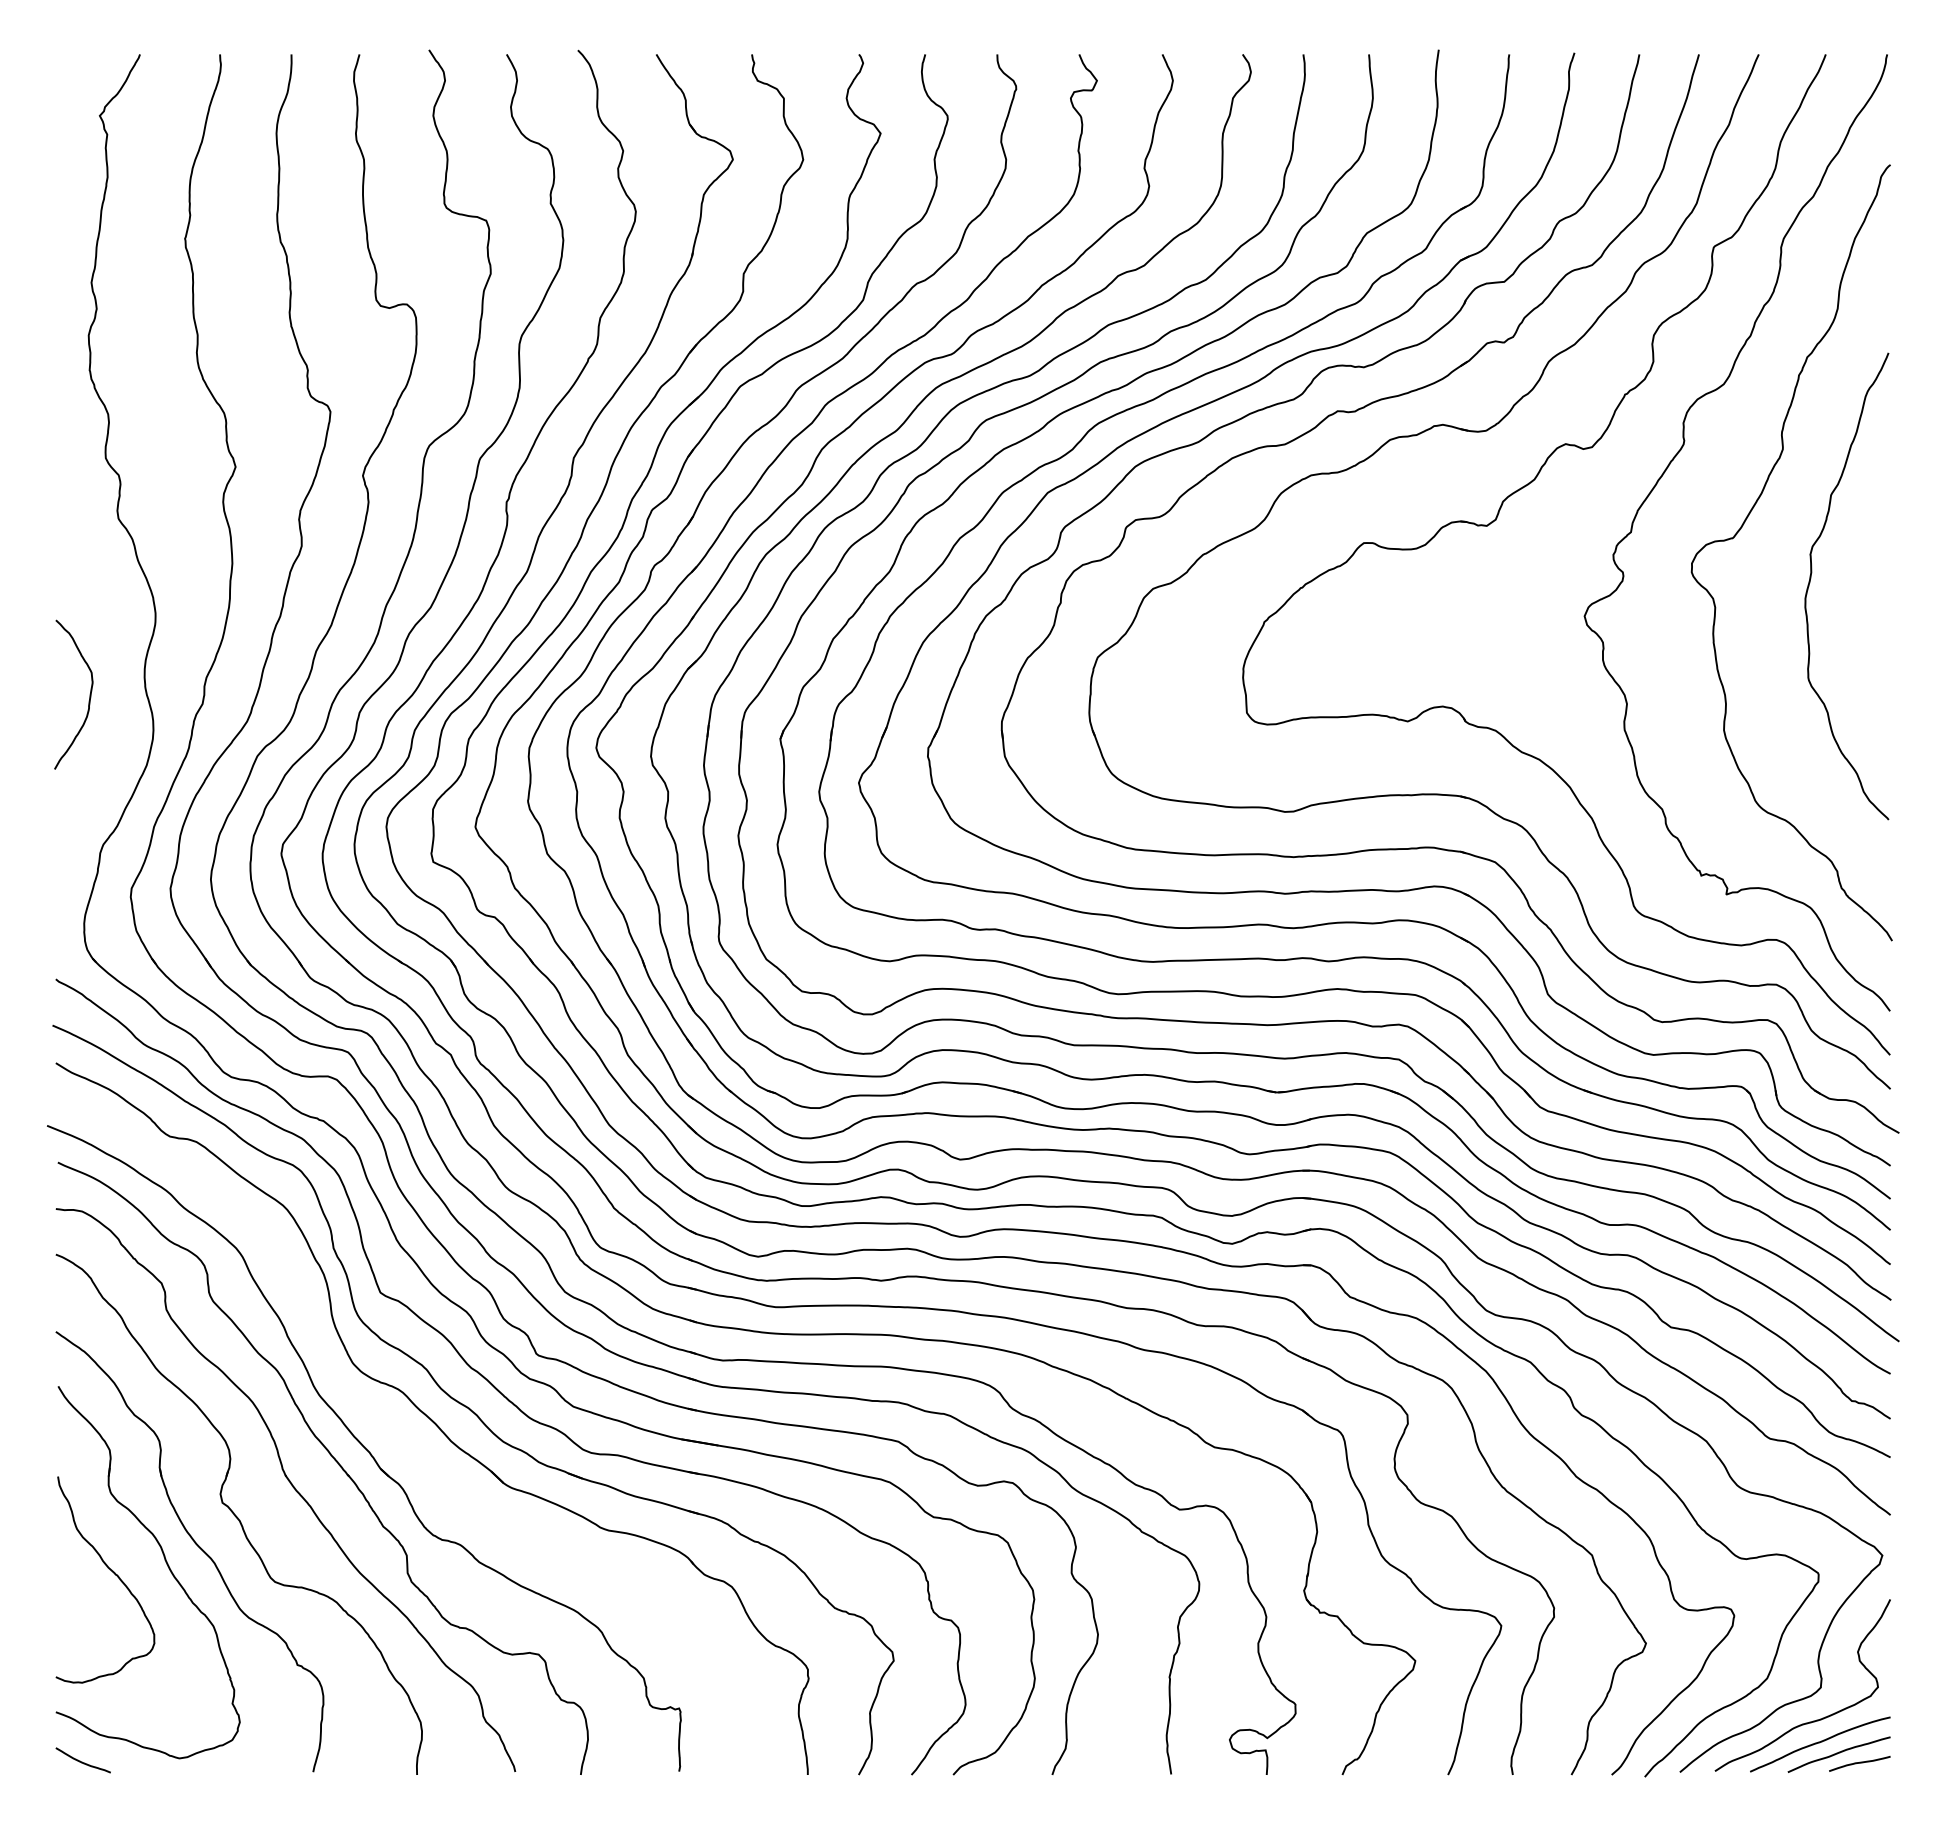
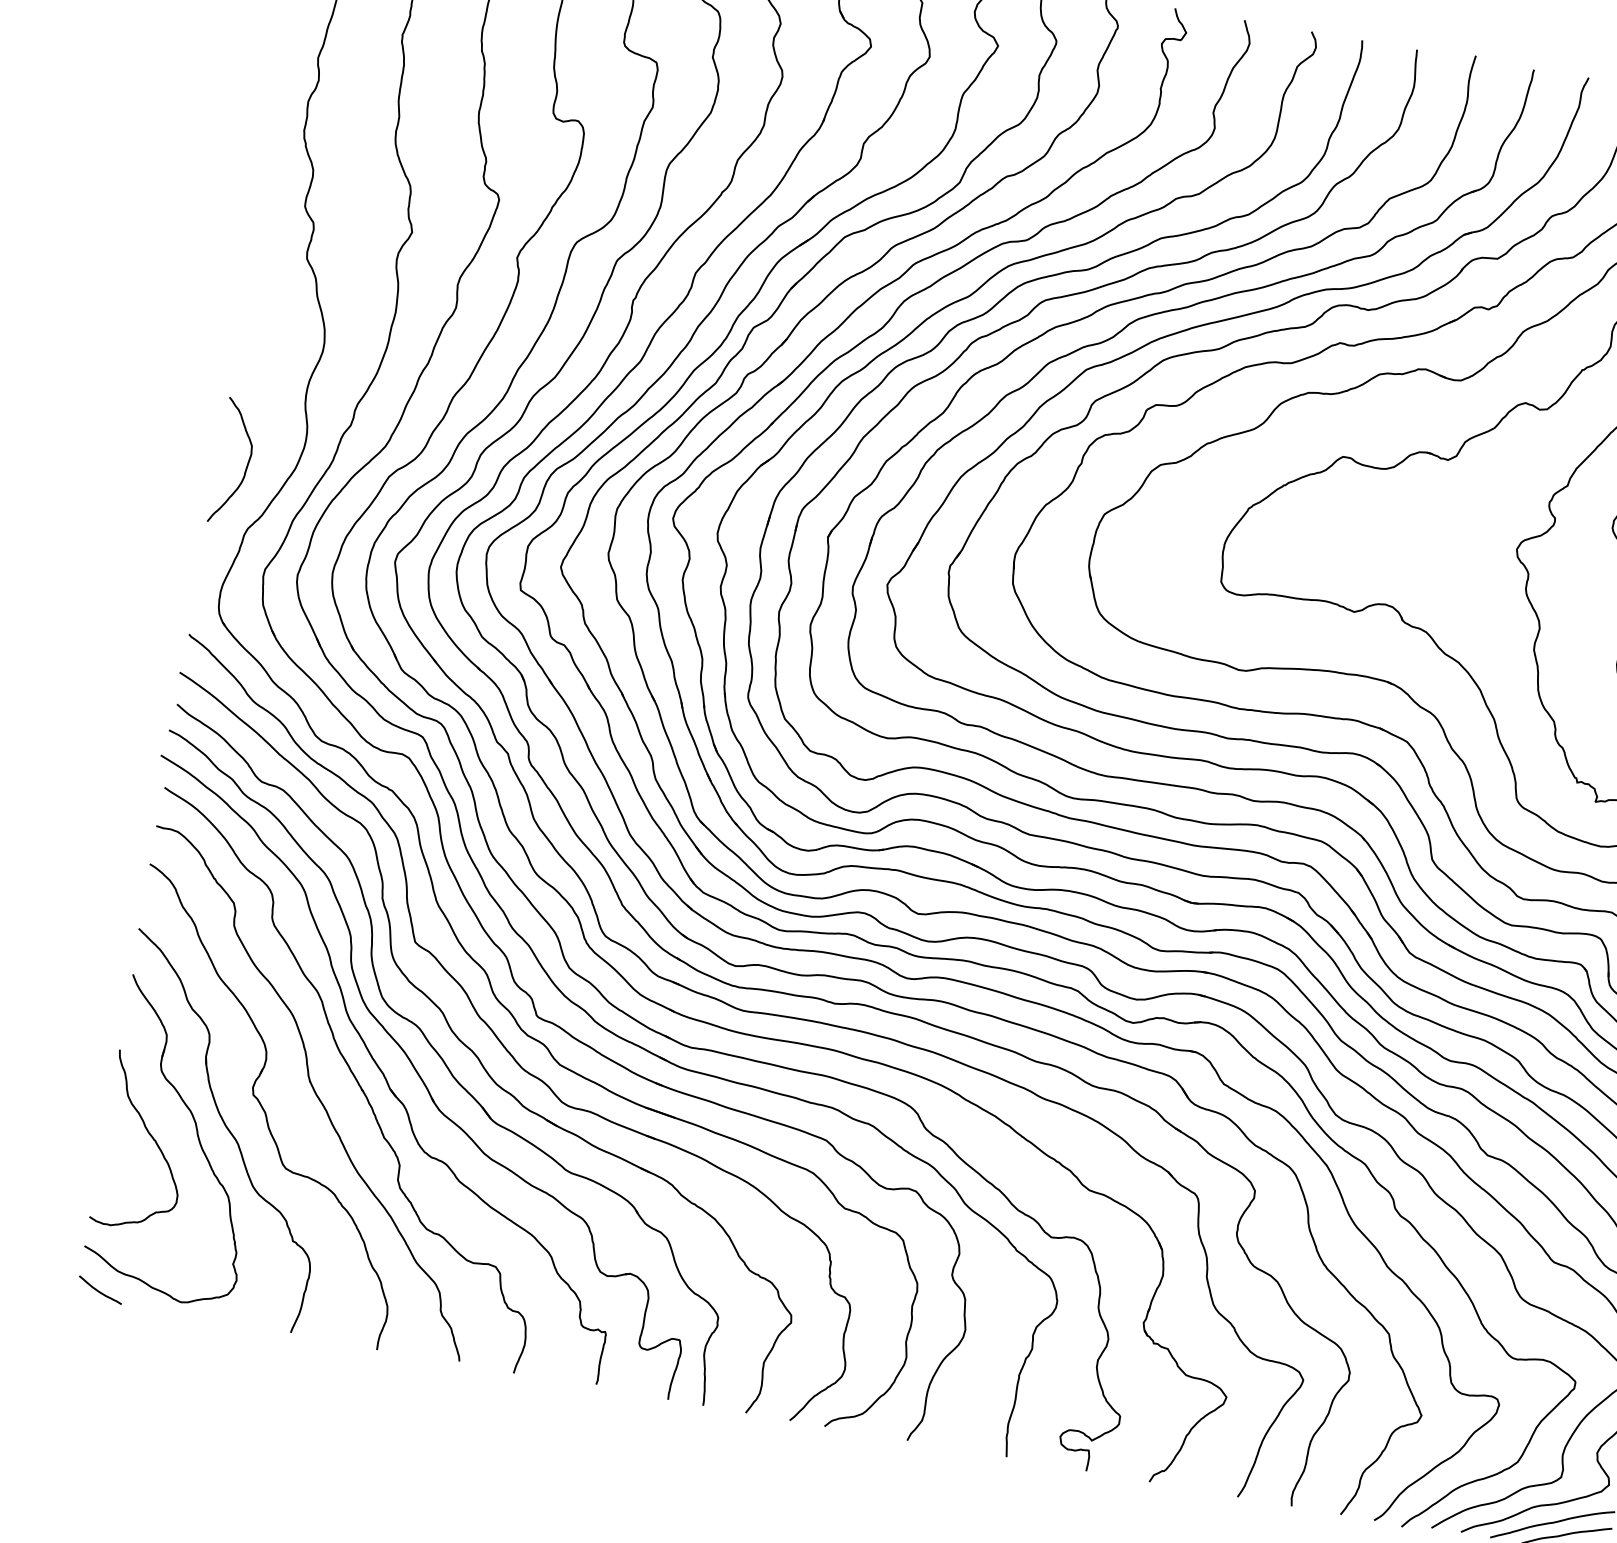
curve: (89, 694) -> (247, 464), moved
part: (406, 1439) -> (416, 1068), added

